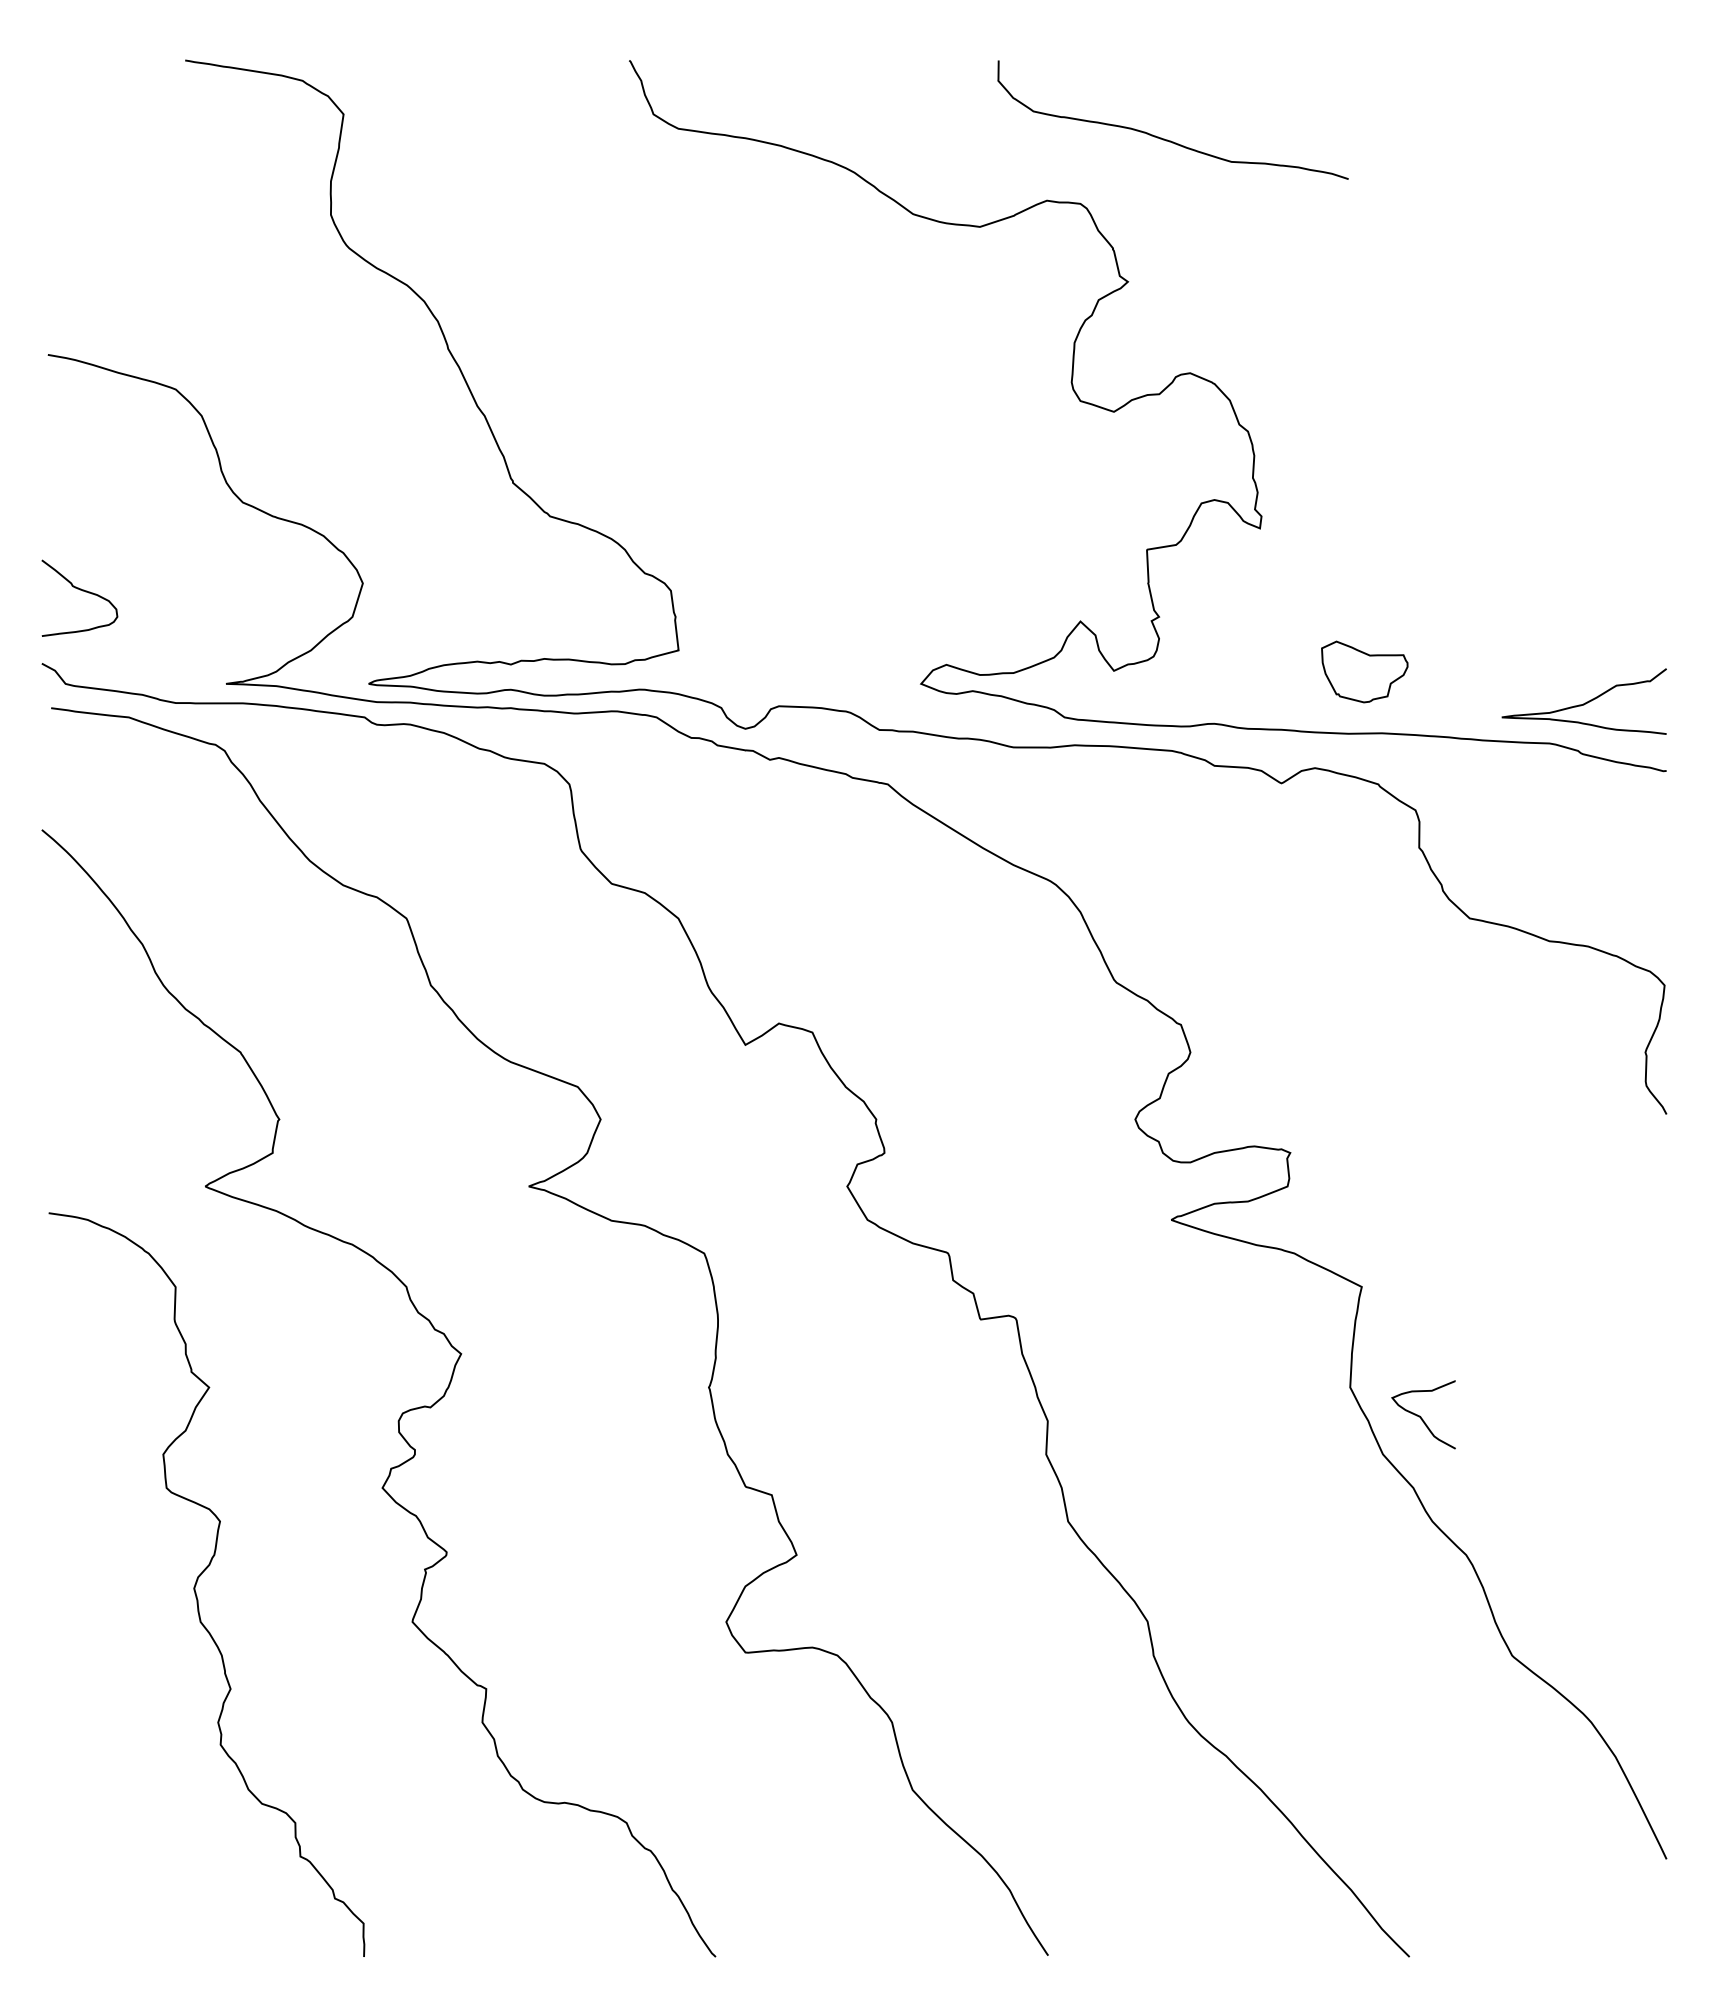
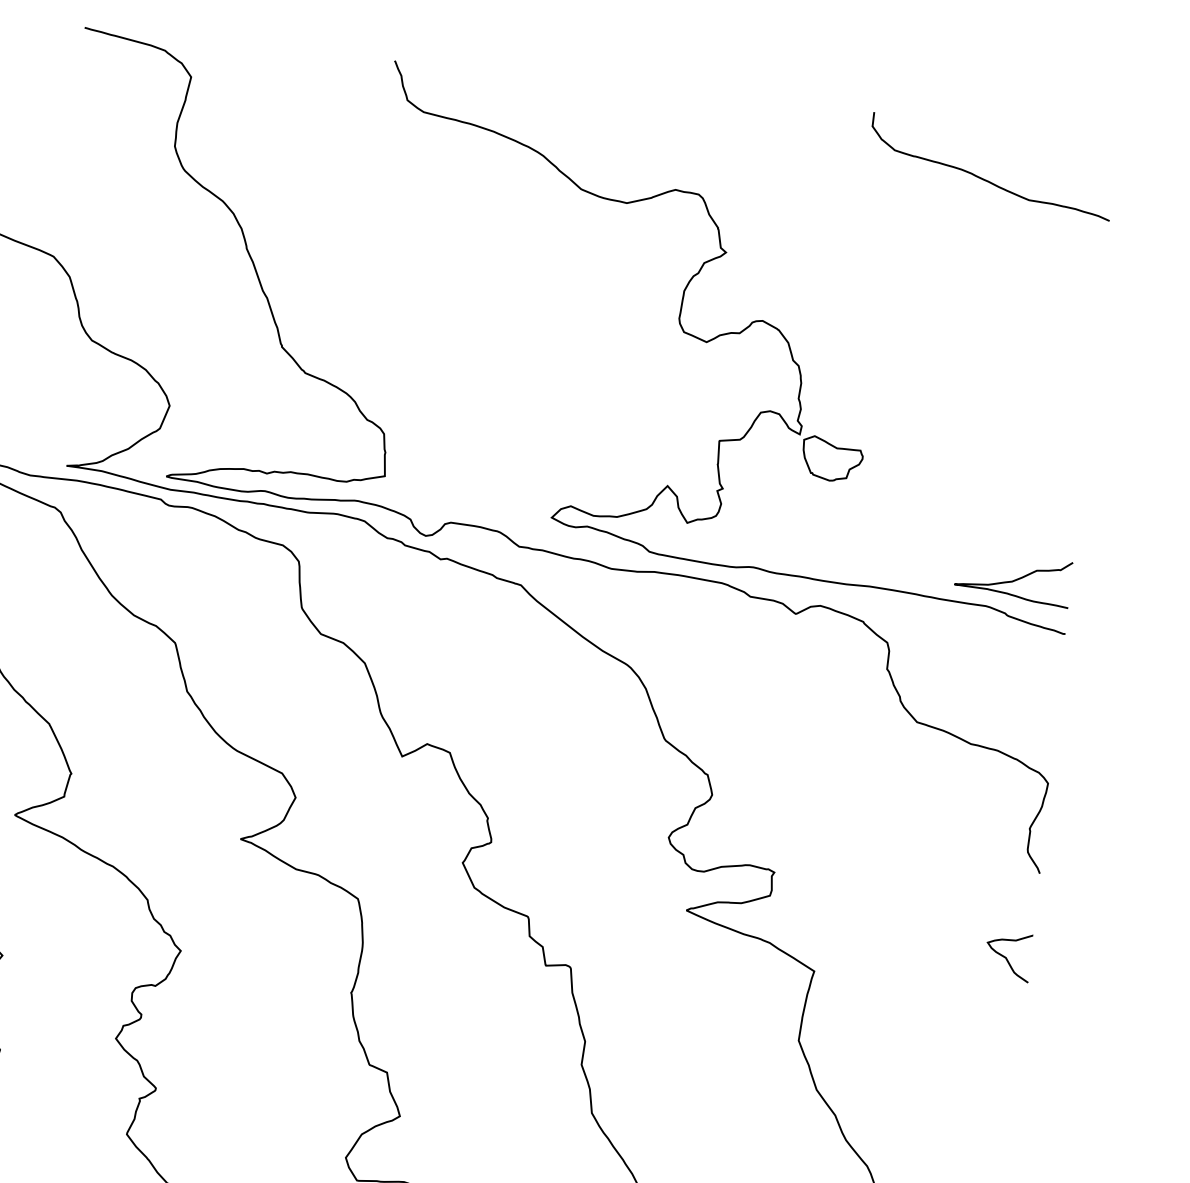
curve: (1164, 138) -> (984, 178), moved
part: (1364, 671) -> (832, 459), moved
curve: (1421, 1416) -> (1006, 957), moved

